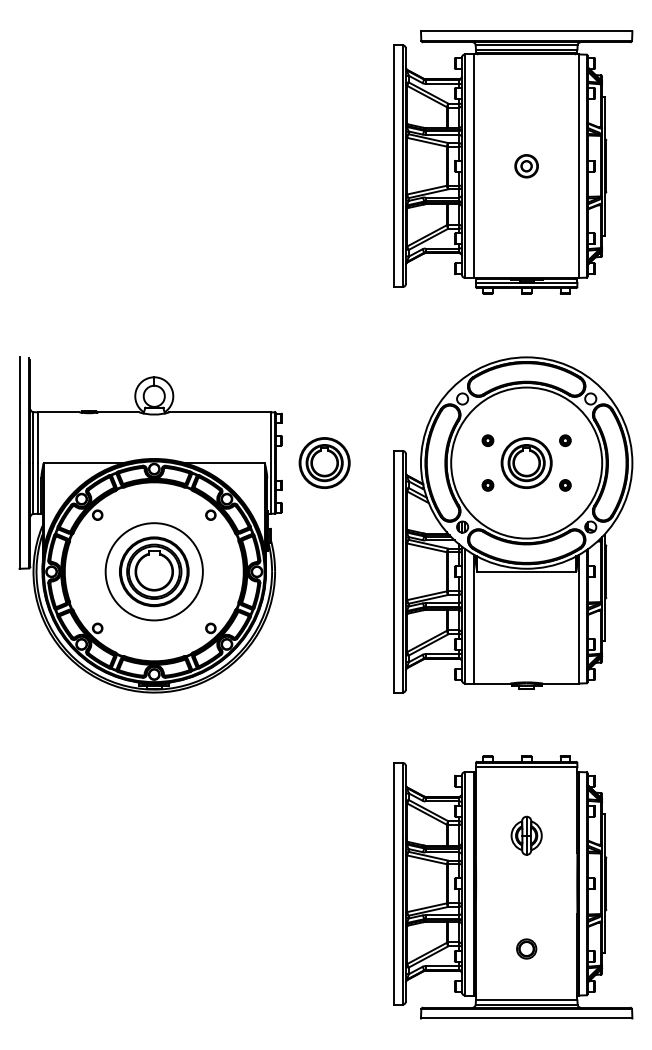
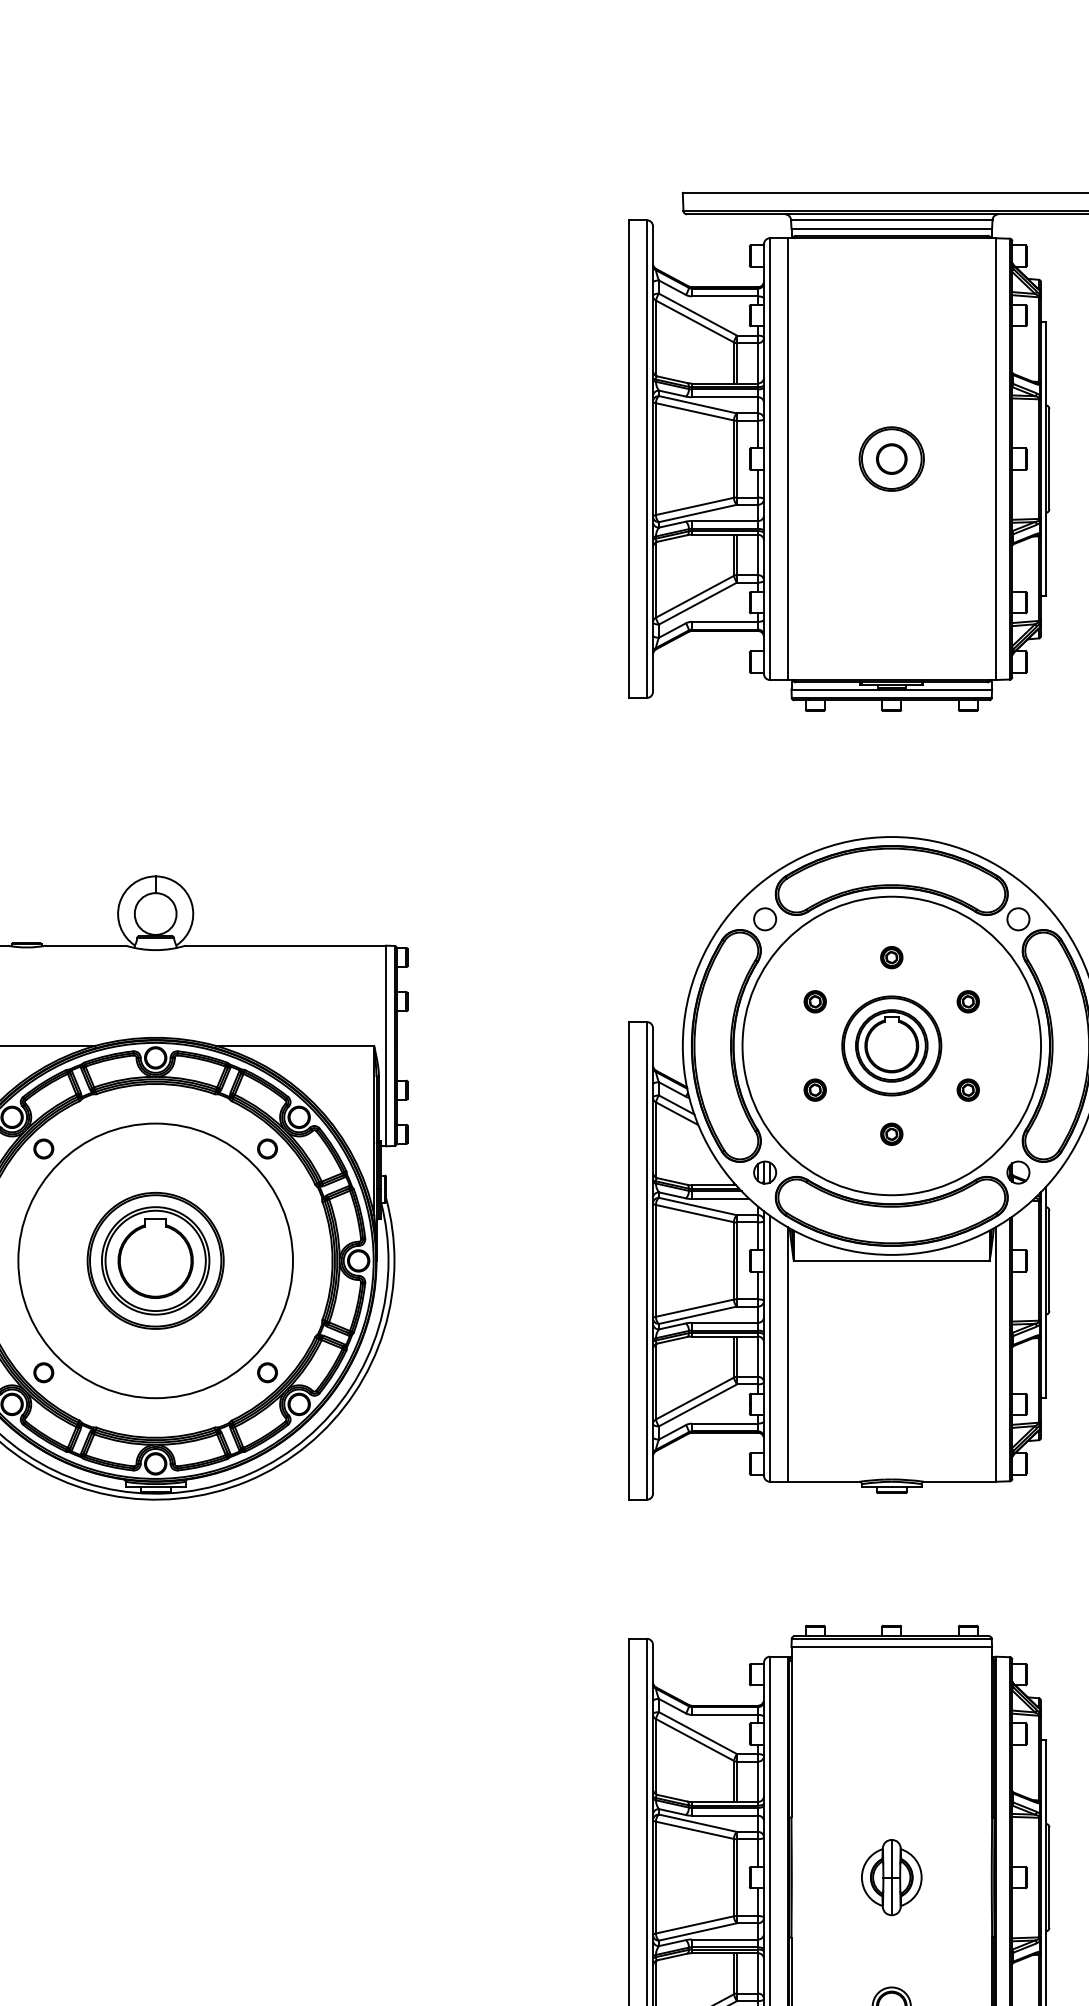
part: (526, 166) -> (891, 459), size x1.43
part: (526, 418) -> (891, 957), added
part: (324, 462) -> (492, 1044), removed
part: (526, 507) -> (891, 1133), added
circle: (153, 571) -> (154, 1260), size x1.43
part: (526, 835) -> (891, 1877), moved

